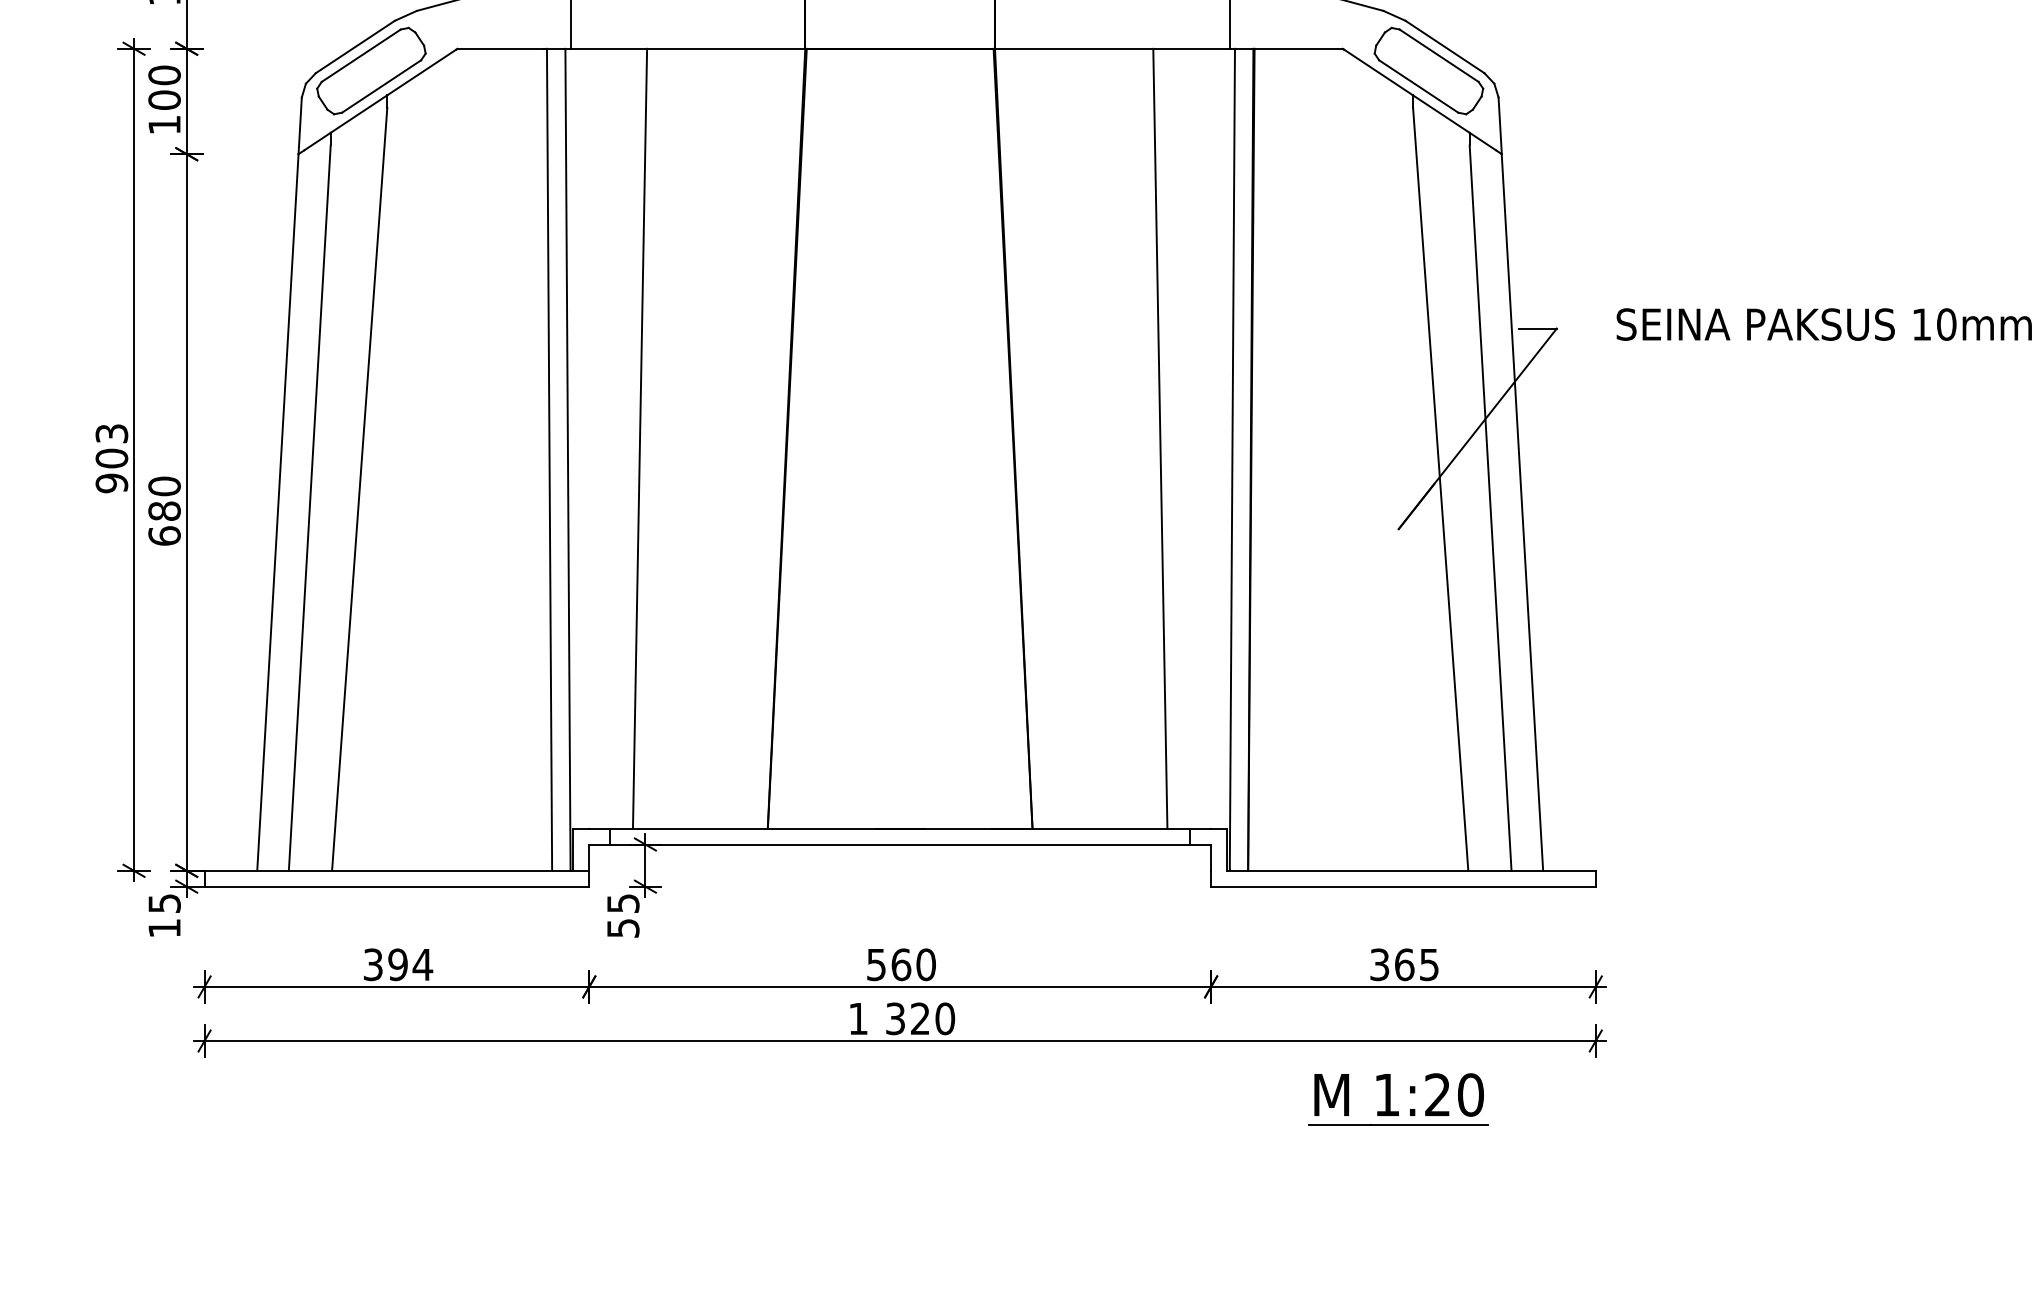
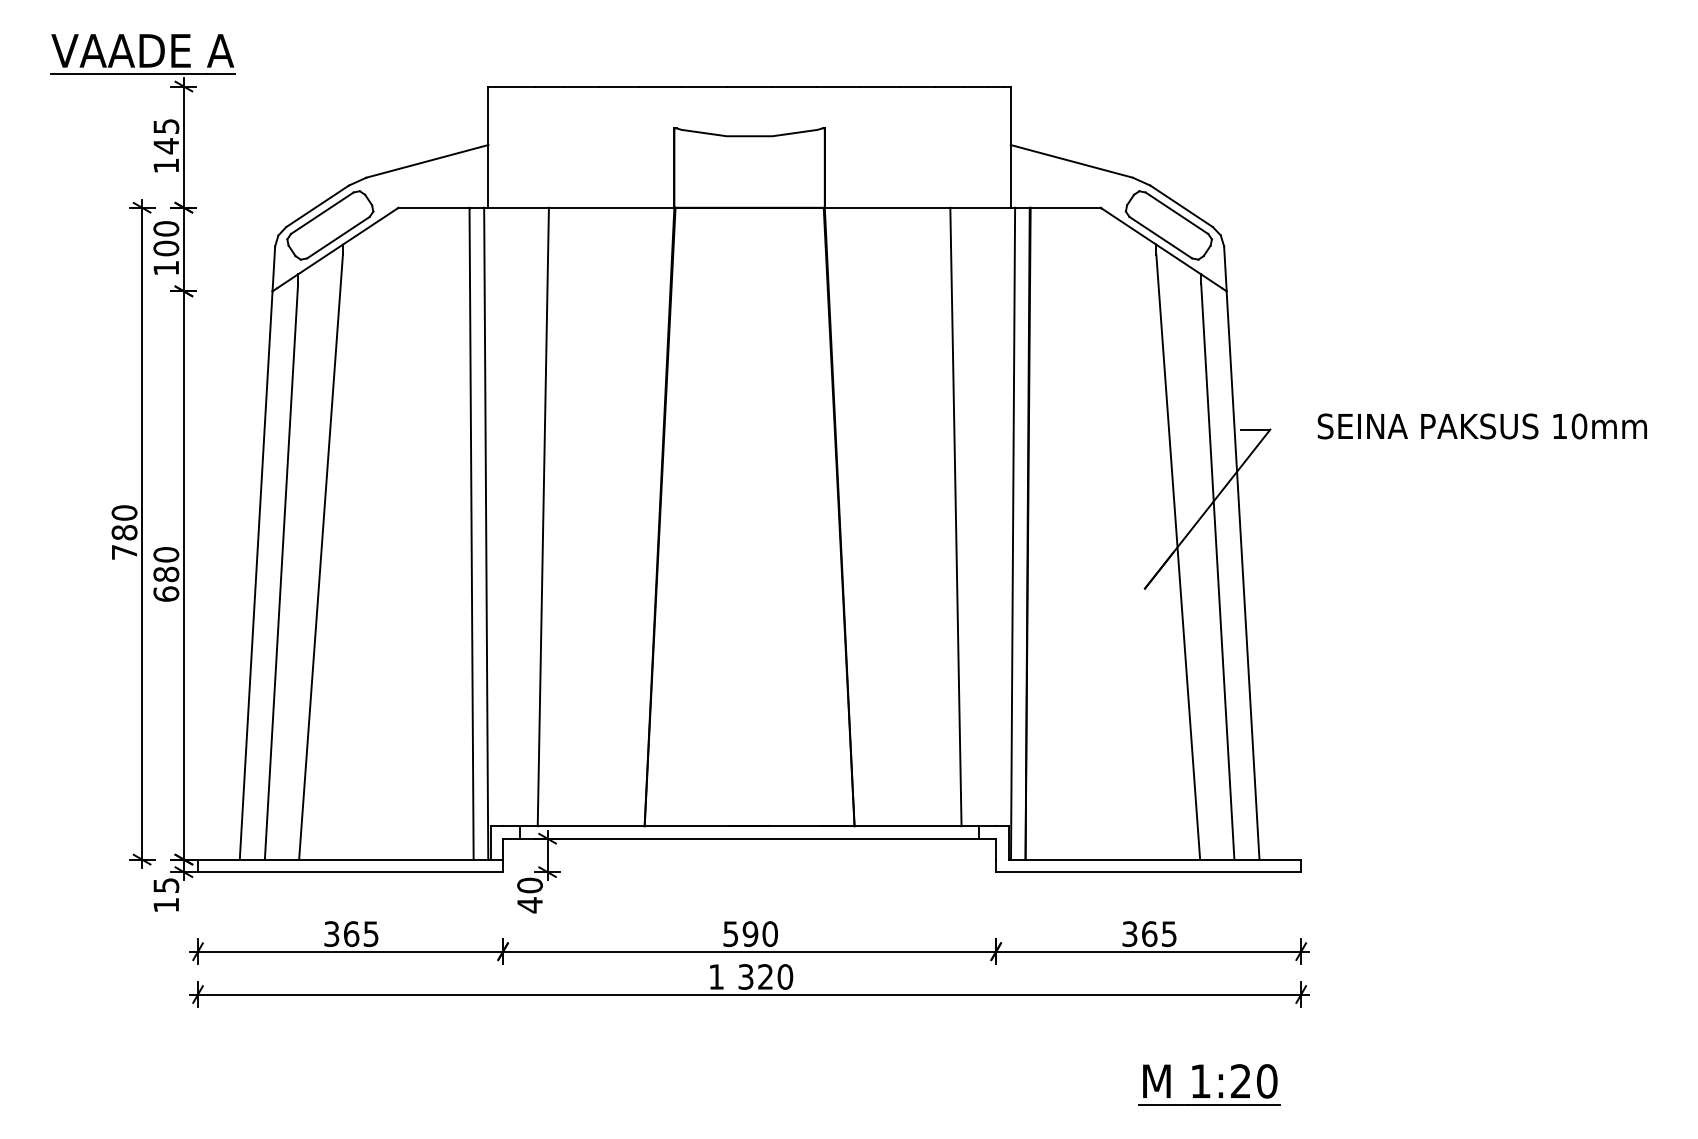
text: (111, 458) -> (124, 532), 903 -> 780
text: (622, 916) -> (529, 895), 55 -> 40
text: (410, 965) -> (361, 934), 394 -> 365
text: (901, 965) -> (750, 934), 560 -> 590
part: (1398, 1098) -> (1209, 1084), moved

